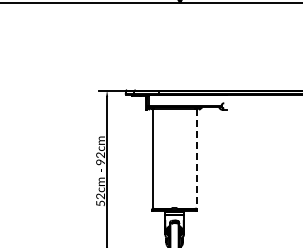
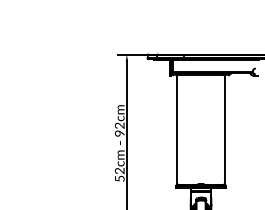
line: (196, 159) -> (225, 130), dashed -> solid

